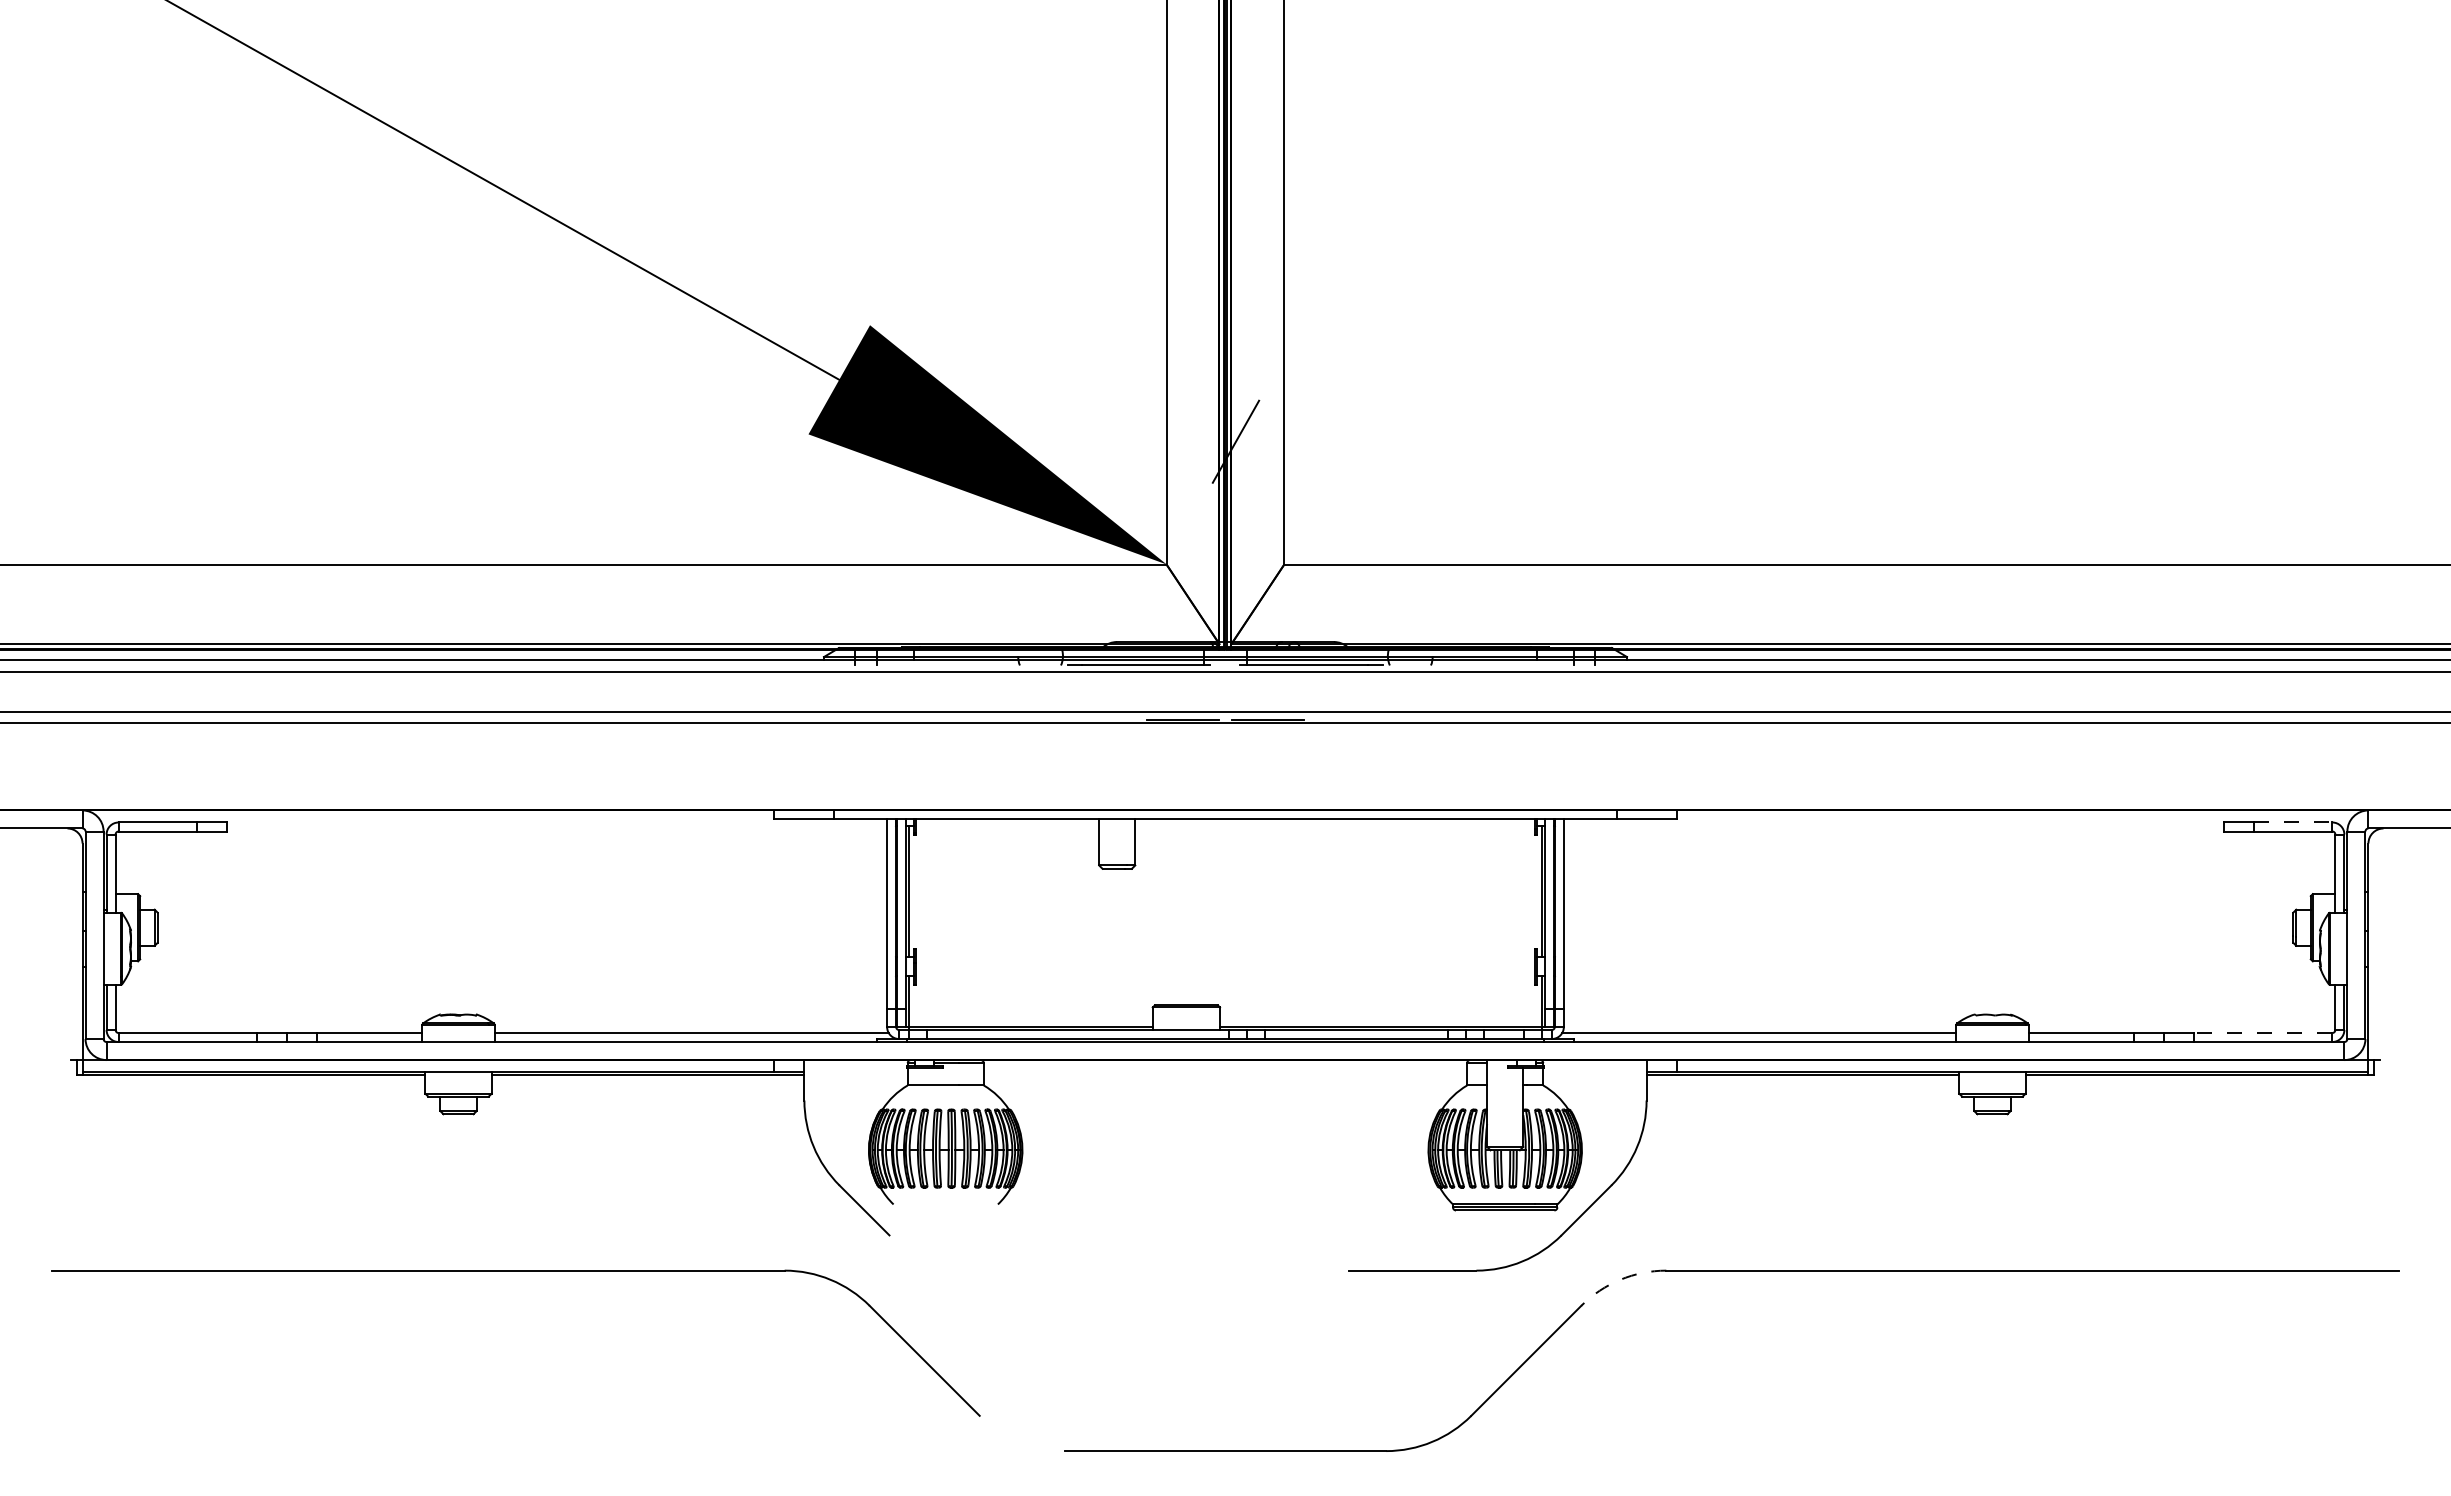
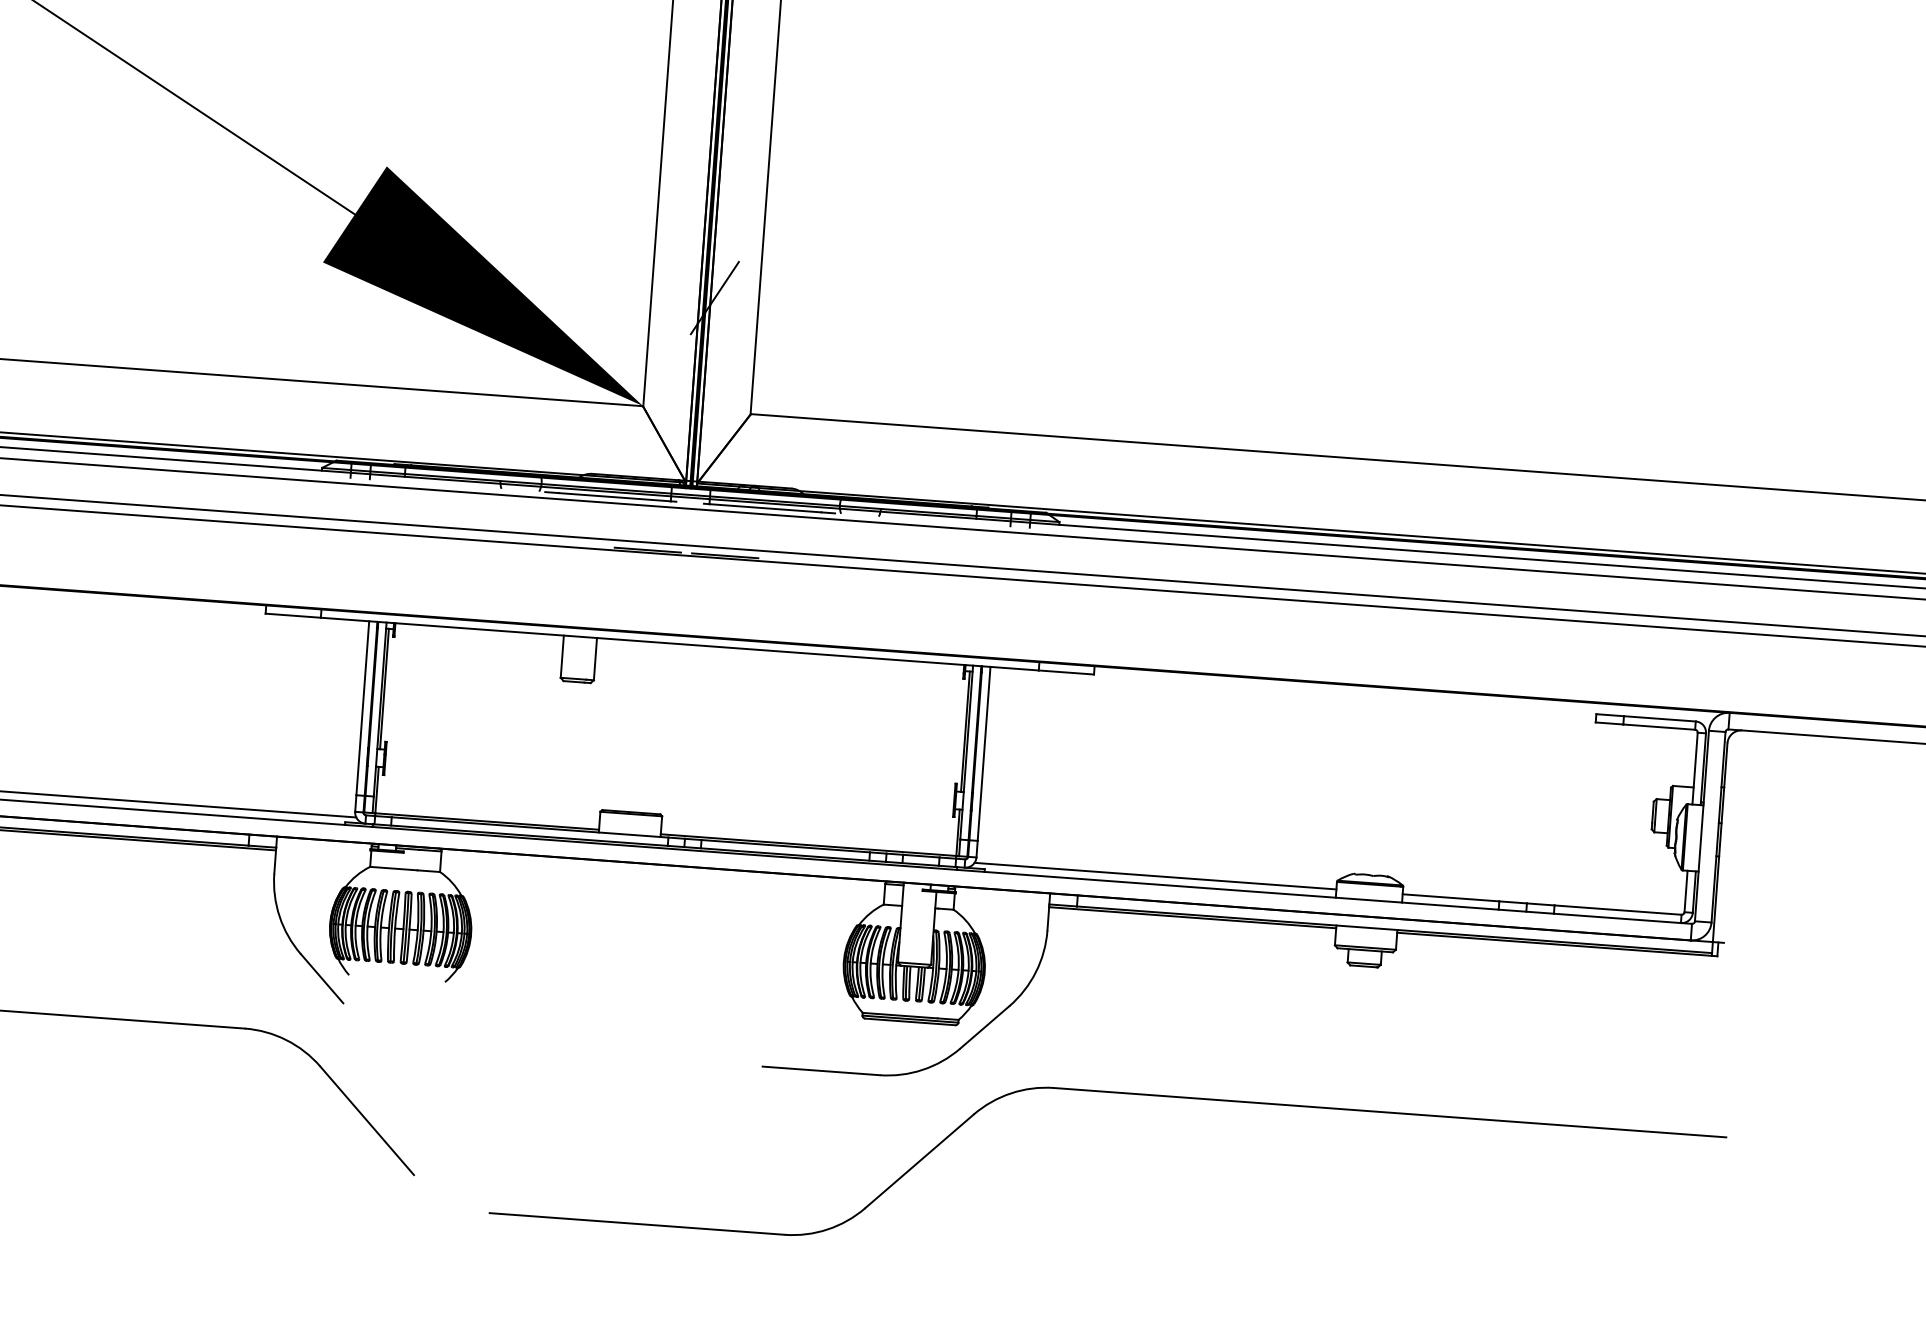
line: (2293, 822) -> (1660, 718), dashed -> solid
line: (2262, 1033) -> (1617, 910), dashed -> solid
arc: (1620, 1279) -> (1011, 1093), dashed -> solid

